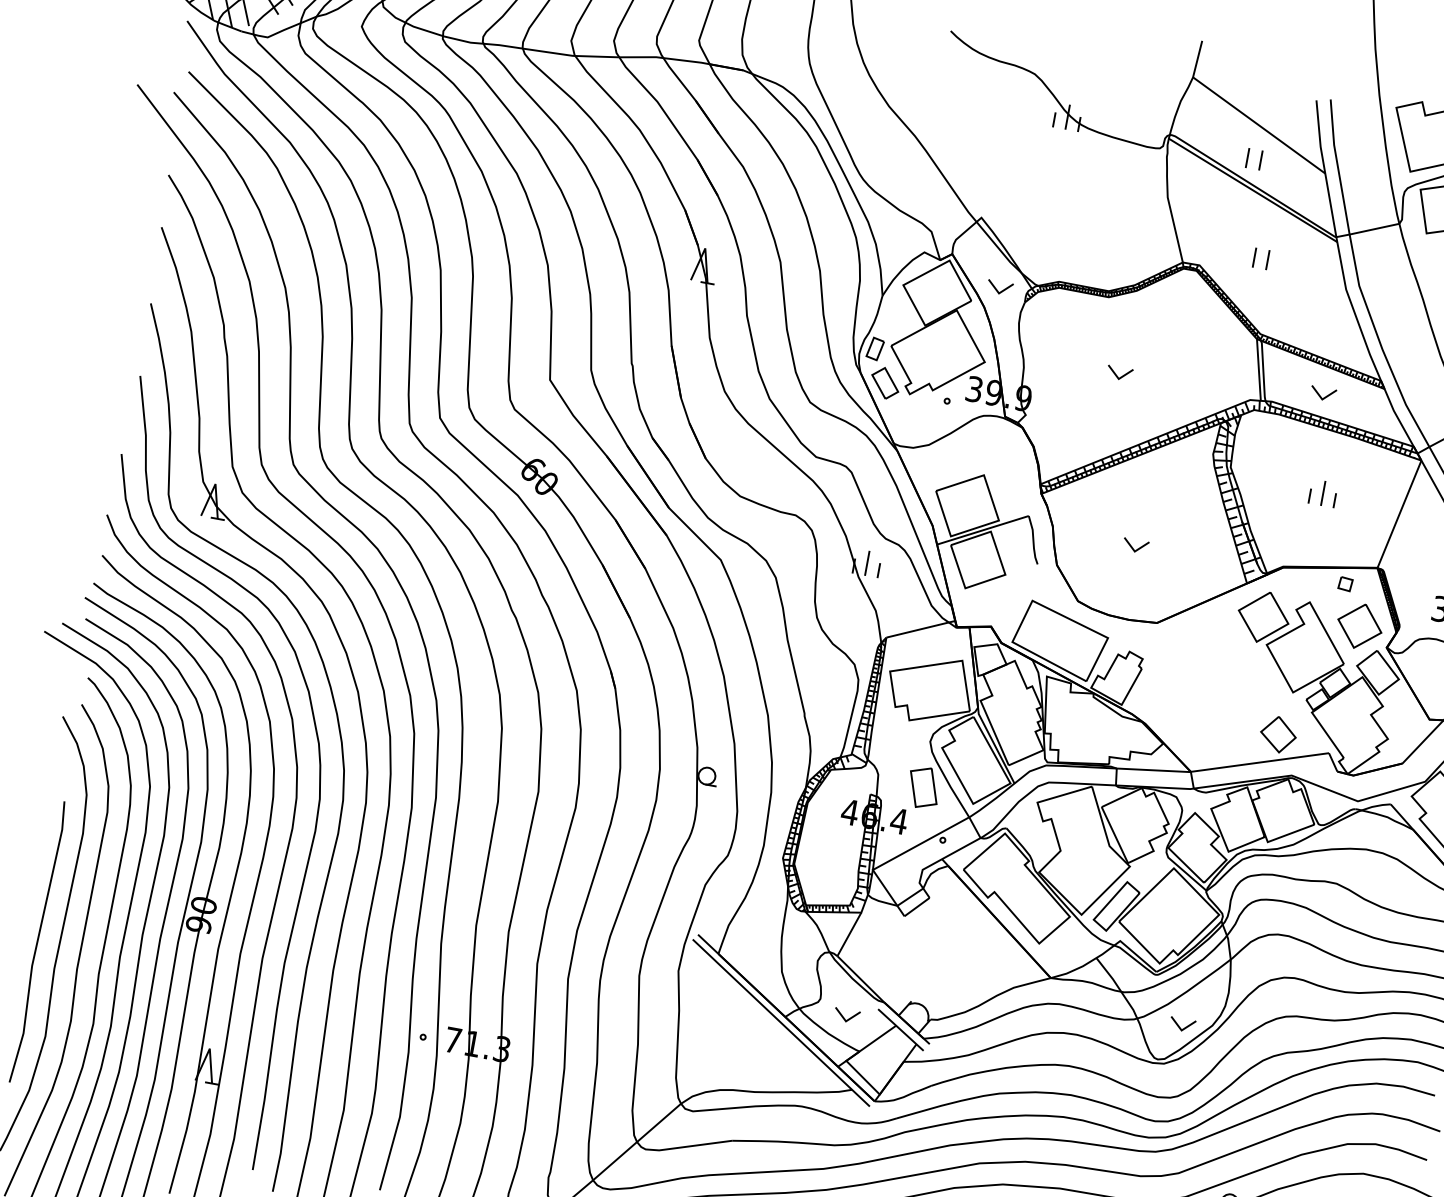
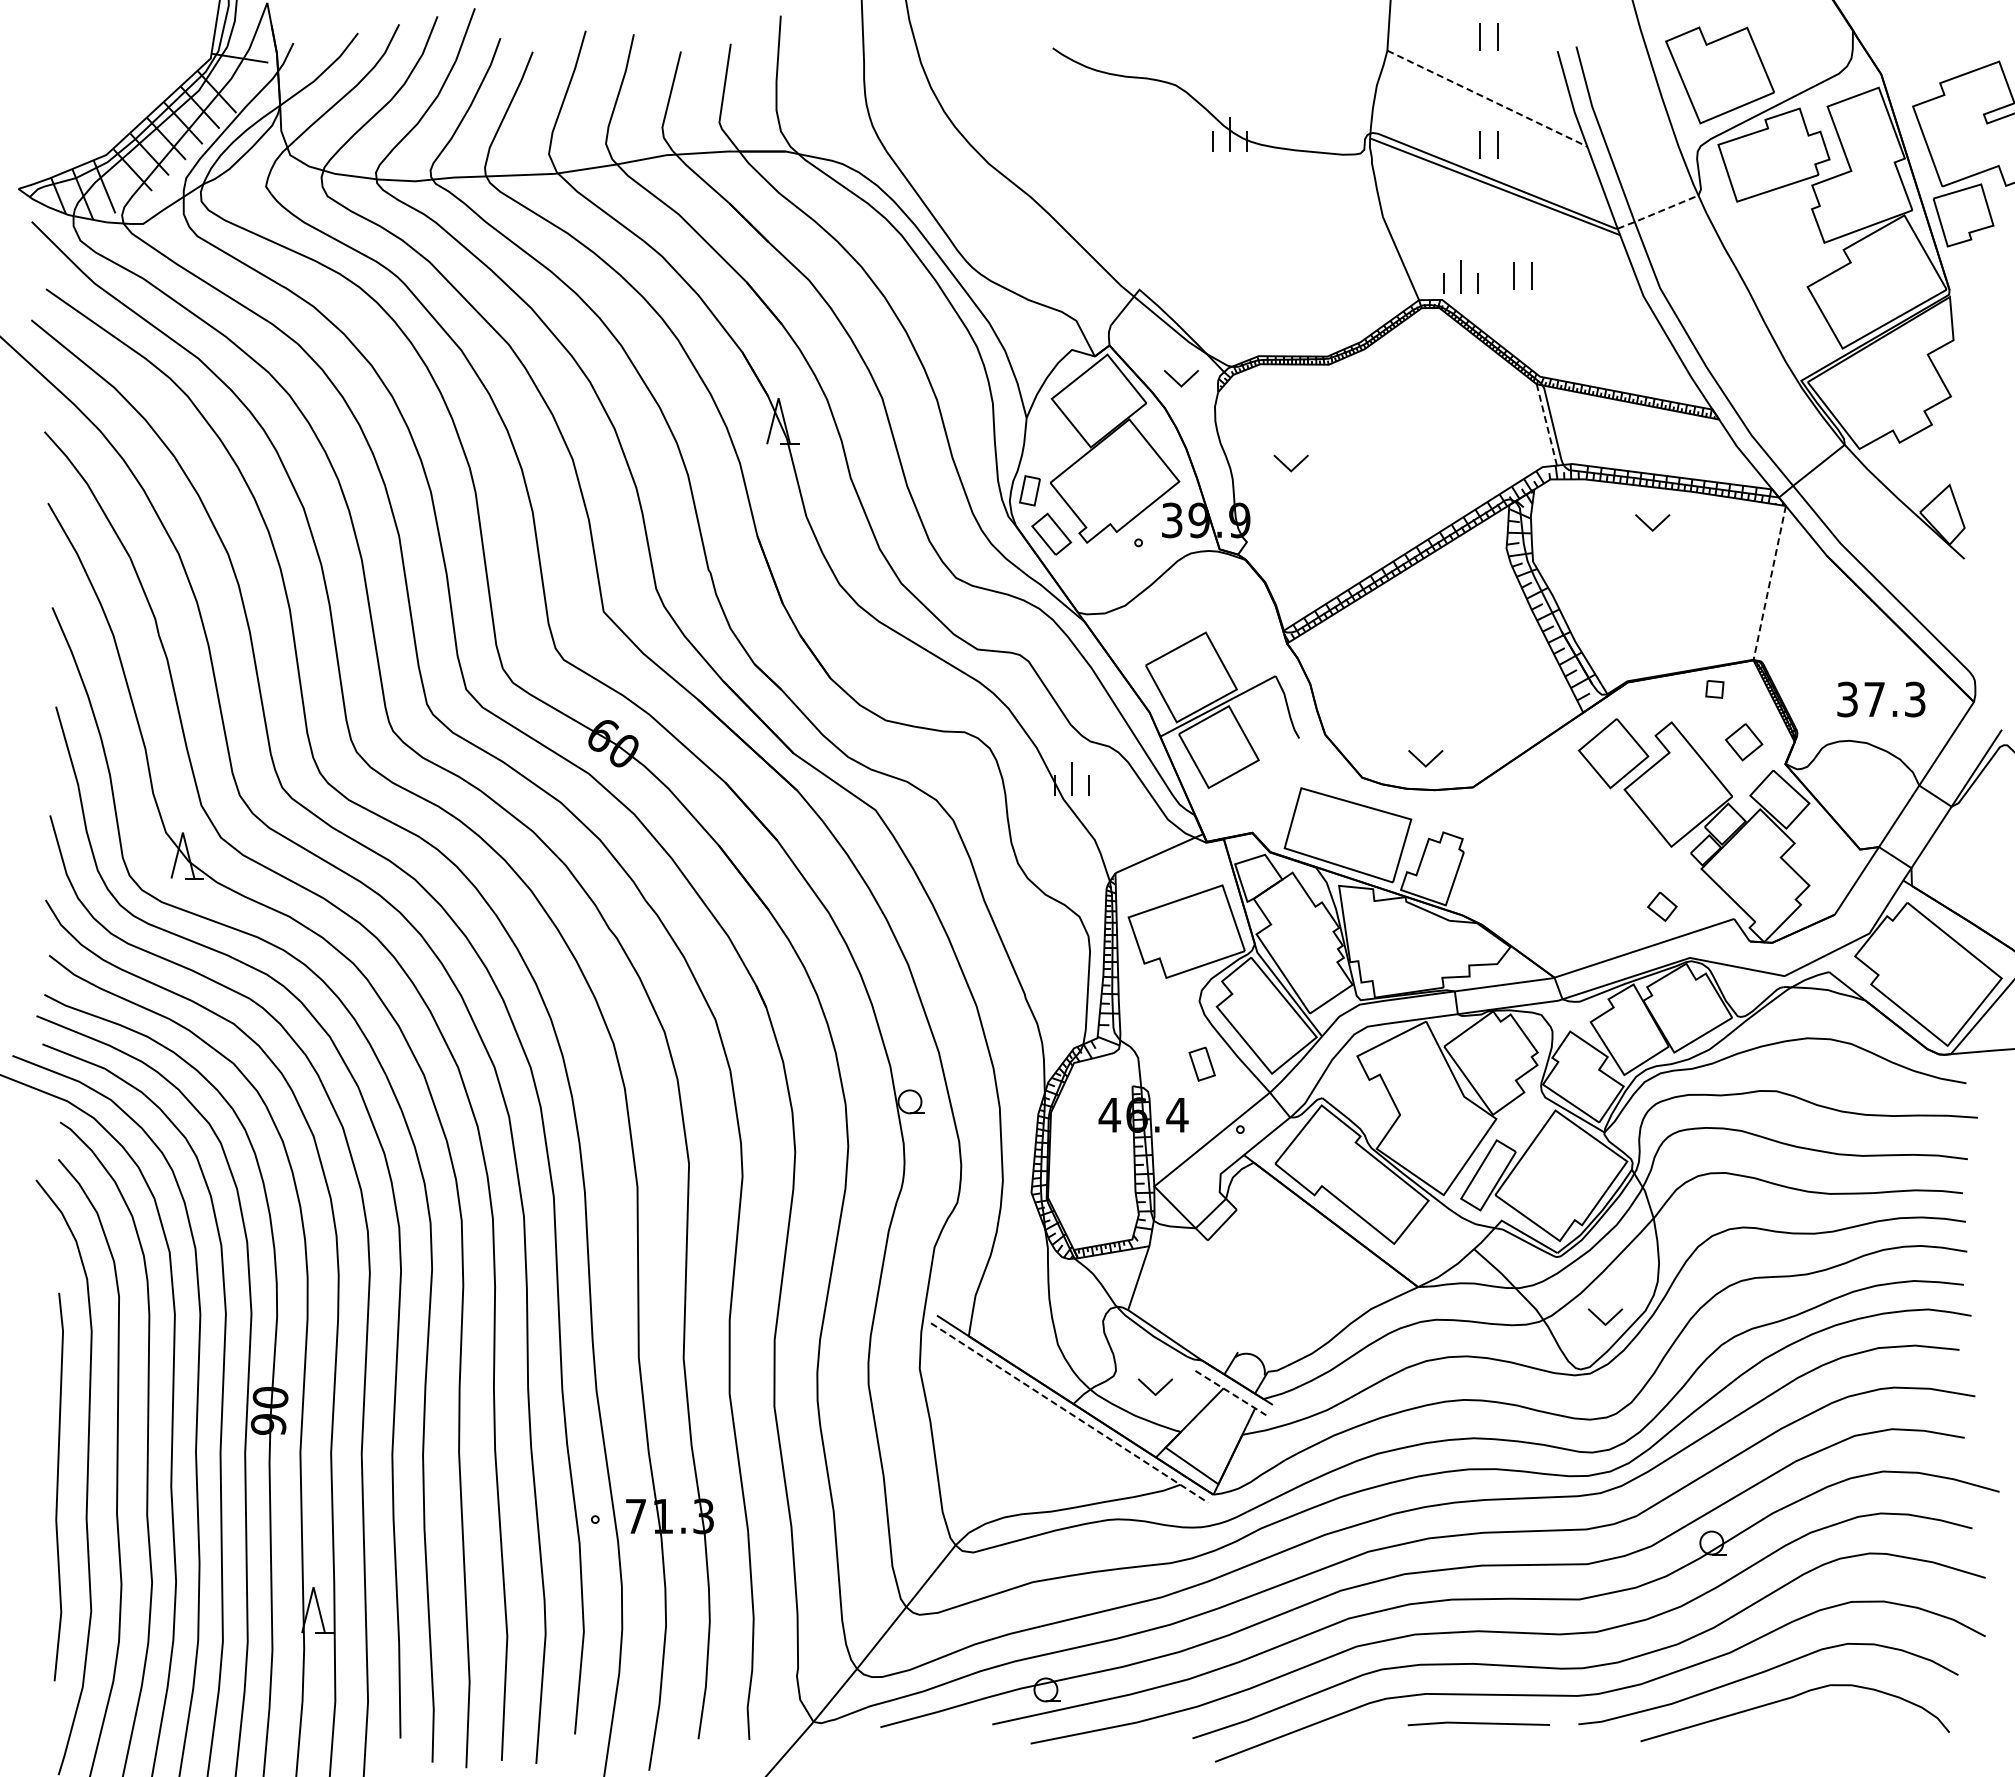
part: (1262, 79) -> (1480, 36), added
line: (1259, 125) -> (1487, 98), solid -> dashed
line: (1367, 230) -> (1657, 212), solid -> dashed
line: (1258, 369) -> (1546, 424), solid -> dashed
part: (1119, 373) -> (1290, 463), moved
part: (1323, 393) -> (1652, 522), moved
part: (1322, 493) -> (1460, 276), moved
line: (1399, 514) -> (1769, 583), solid -> dashed
part: (1135, 545) -> (1425, 758), moved
part: (1359, 626) -> (1743, 742), size x0.6
part: (1278, 734) -> (1662, 906), size x0.6
part: (924, 787) -> (1202, 1063), size x0.6
line: (780, 1022) -> (1068, 1412), solid -> dashed
line: (900, 1030) -> (1230, 1393), solid -> dashed

